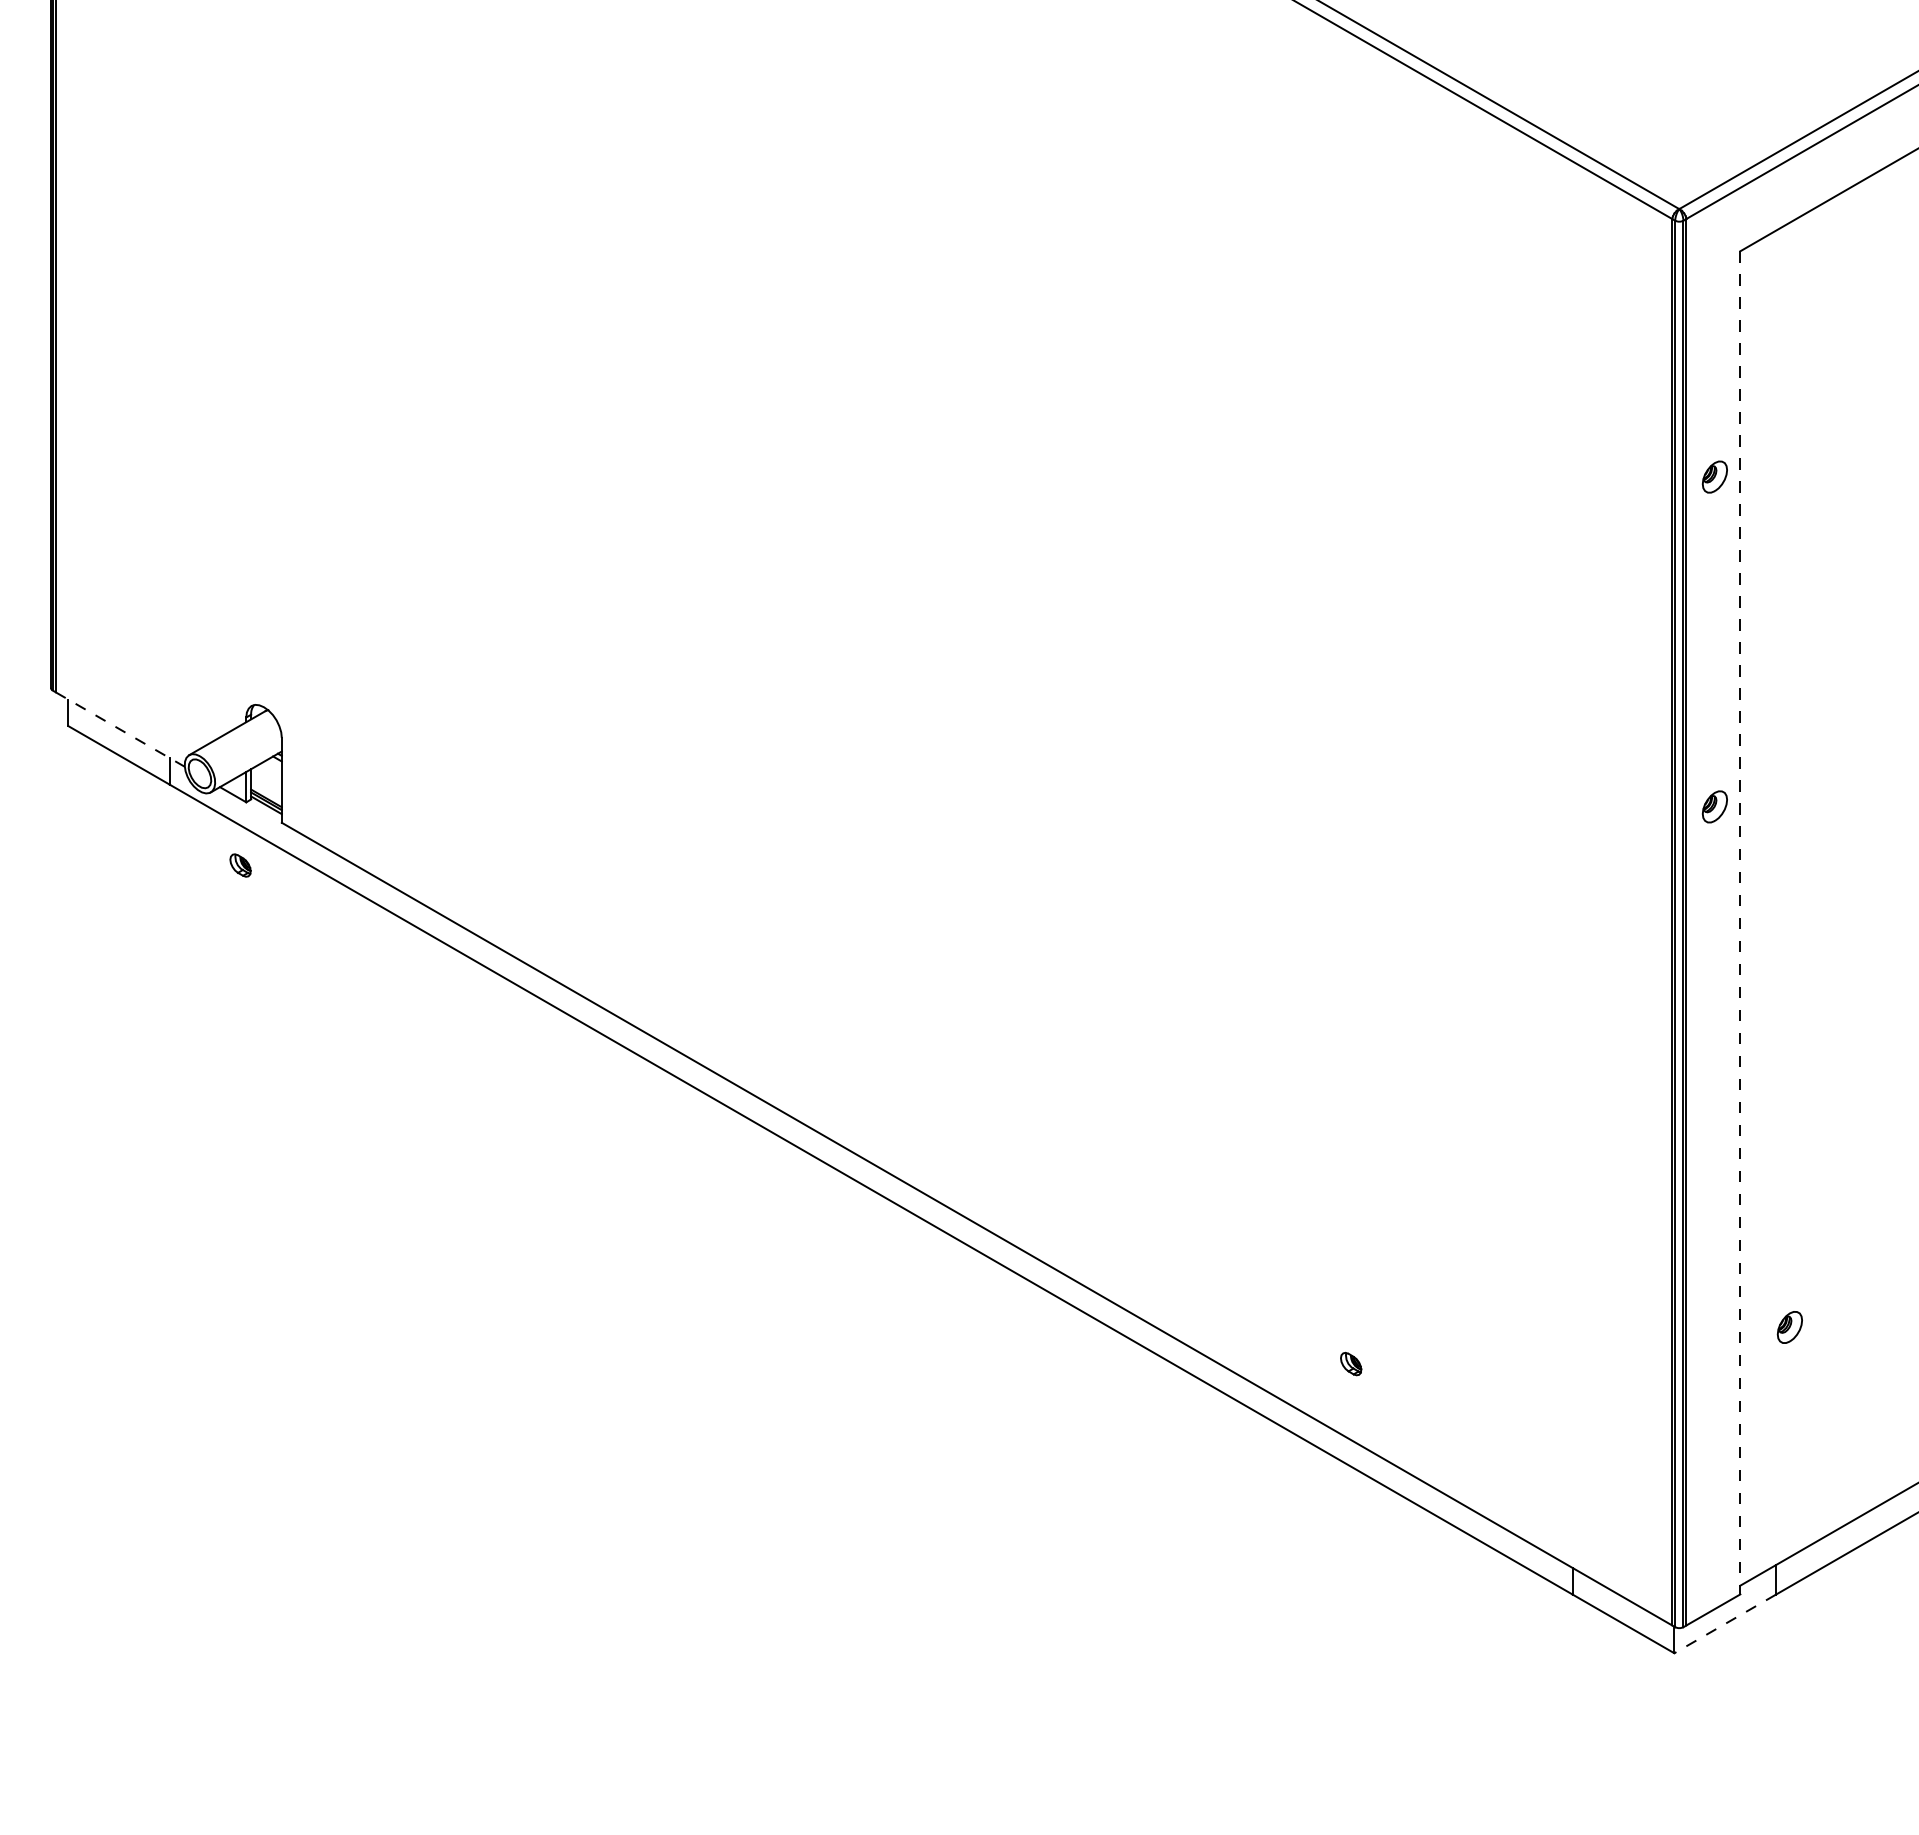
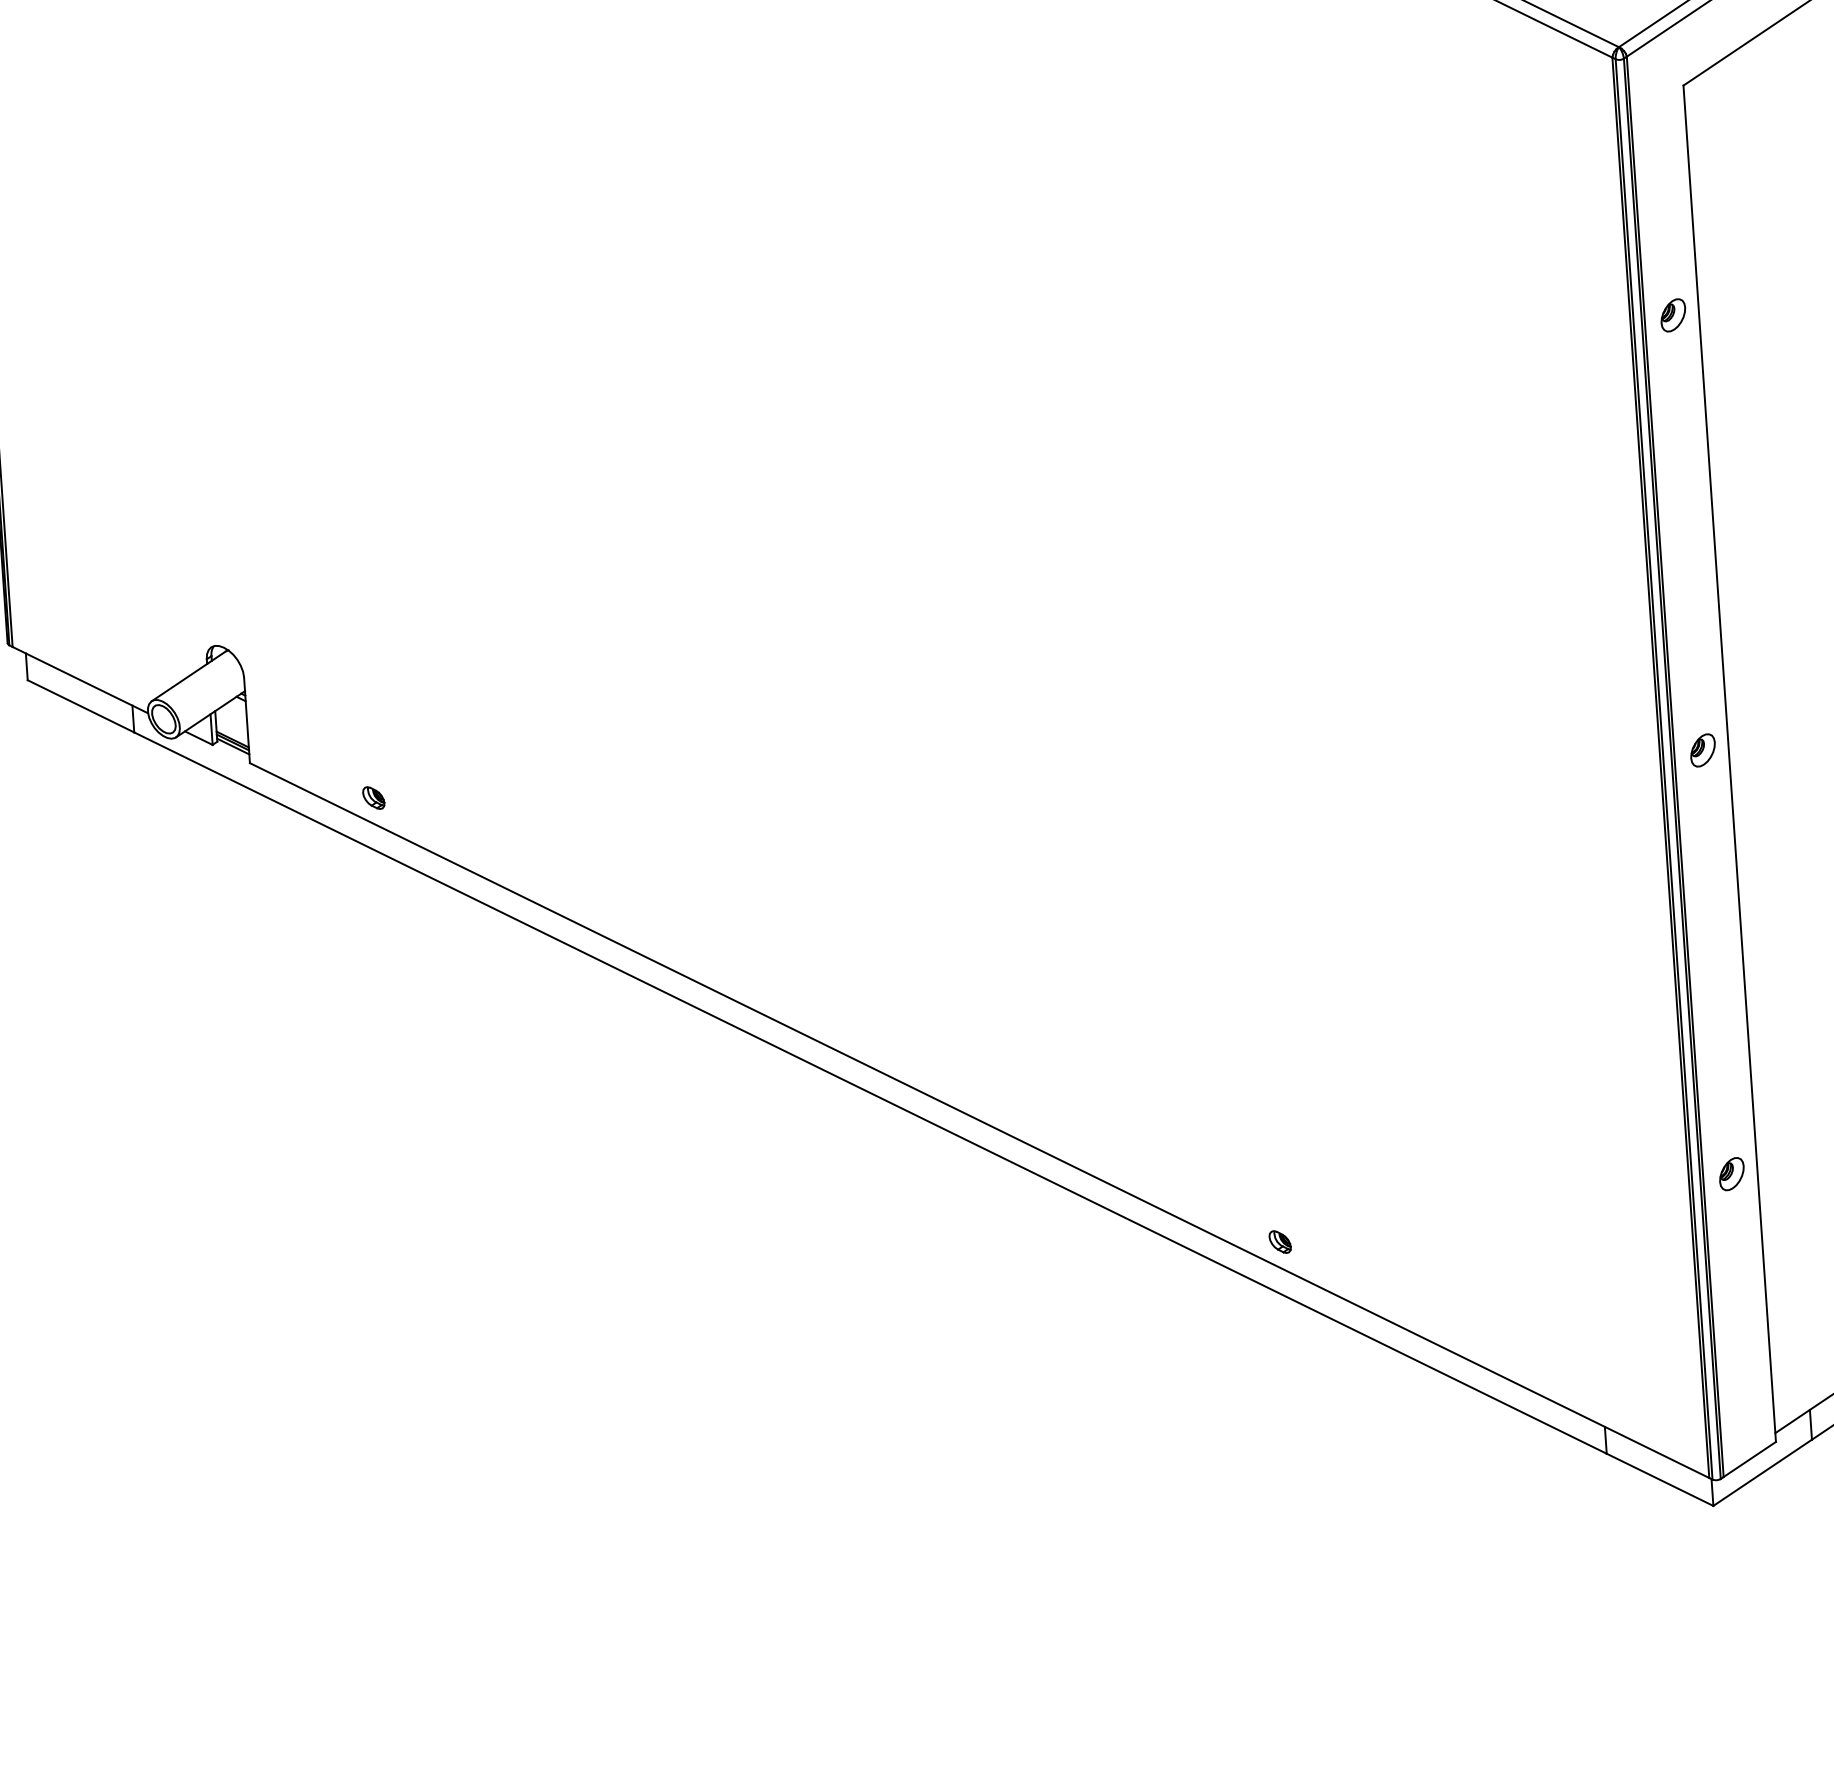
line: (120, 729) -> (80, 680), dashed -> solid
part: (1714, 806) -> (1702, 750), moved
part: (240, 865) -> (373, 798), moved
line: (1740, 922) -> (1729, 763), dashed -> solid
part: (1789, 1327) -> (1731, 1174), moved
part: (1351, 1363) -> (1280, 1241), moved
line: (1725, 1623) -> (1762, 1472), dashed -> solid

